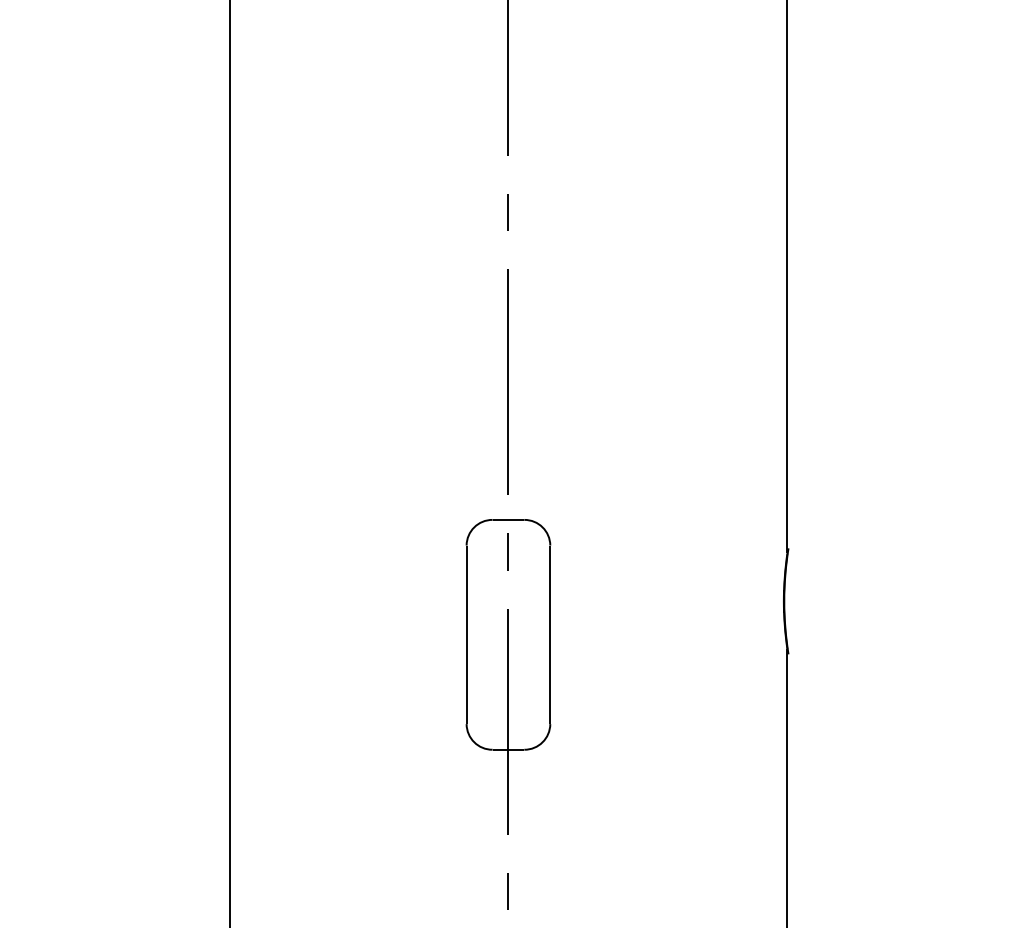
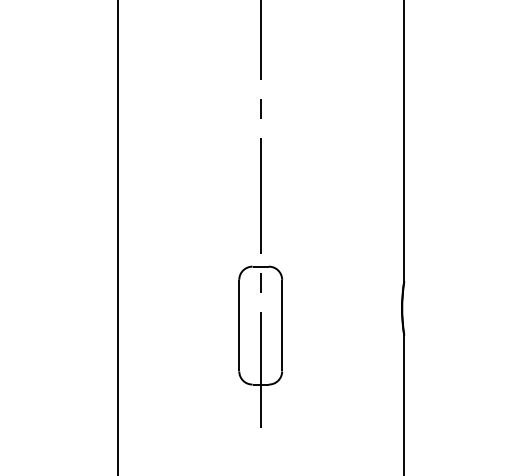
line: (508, 891) -> (260, 457), removed

